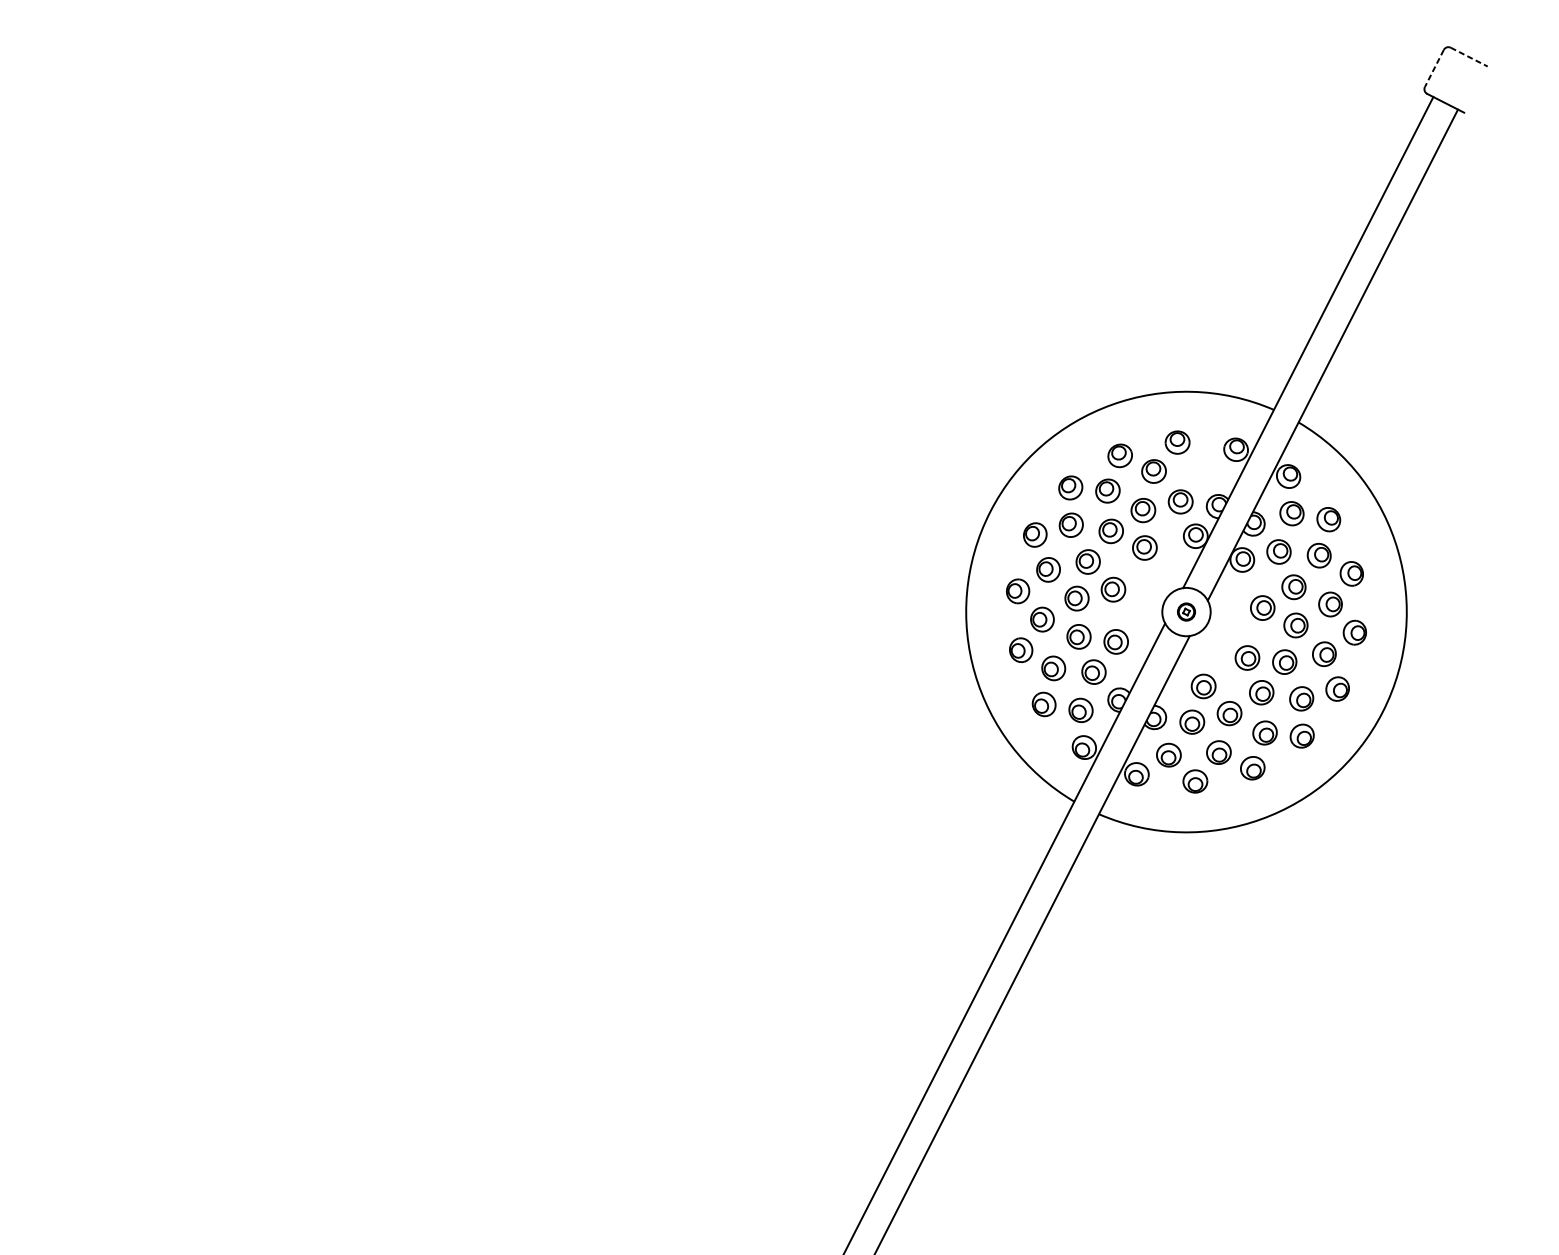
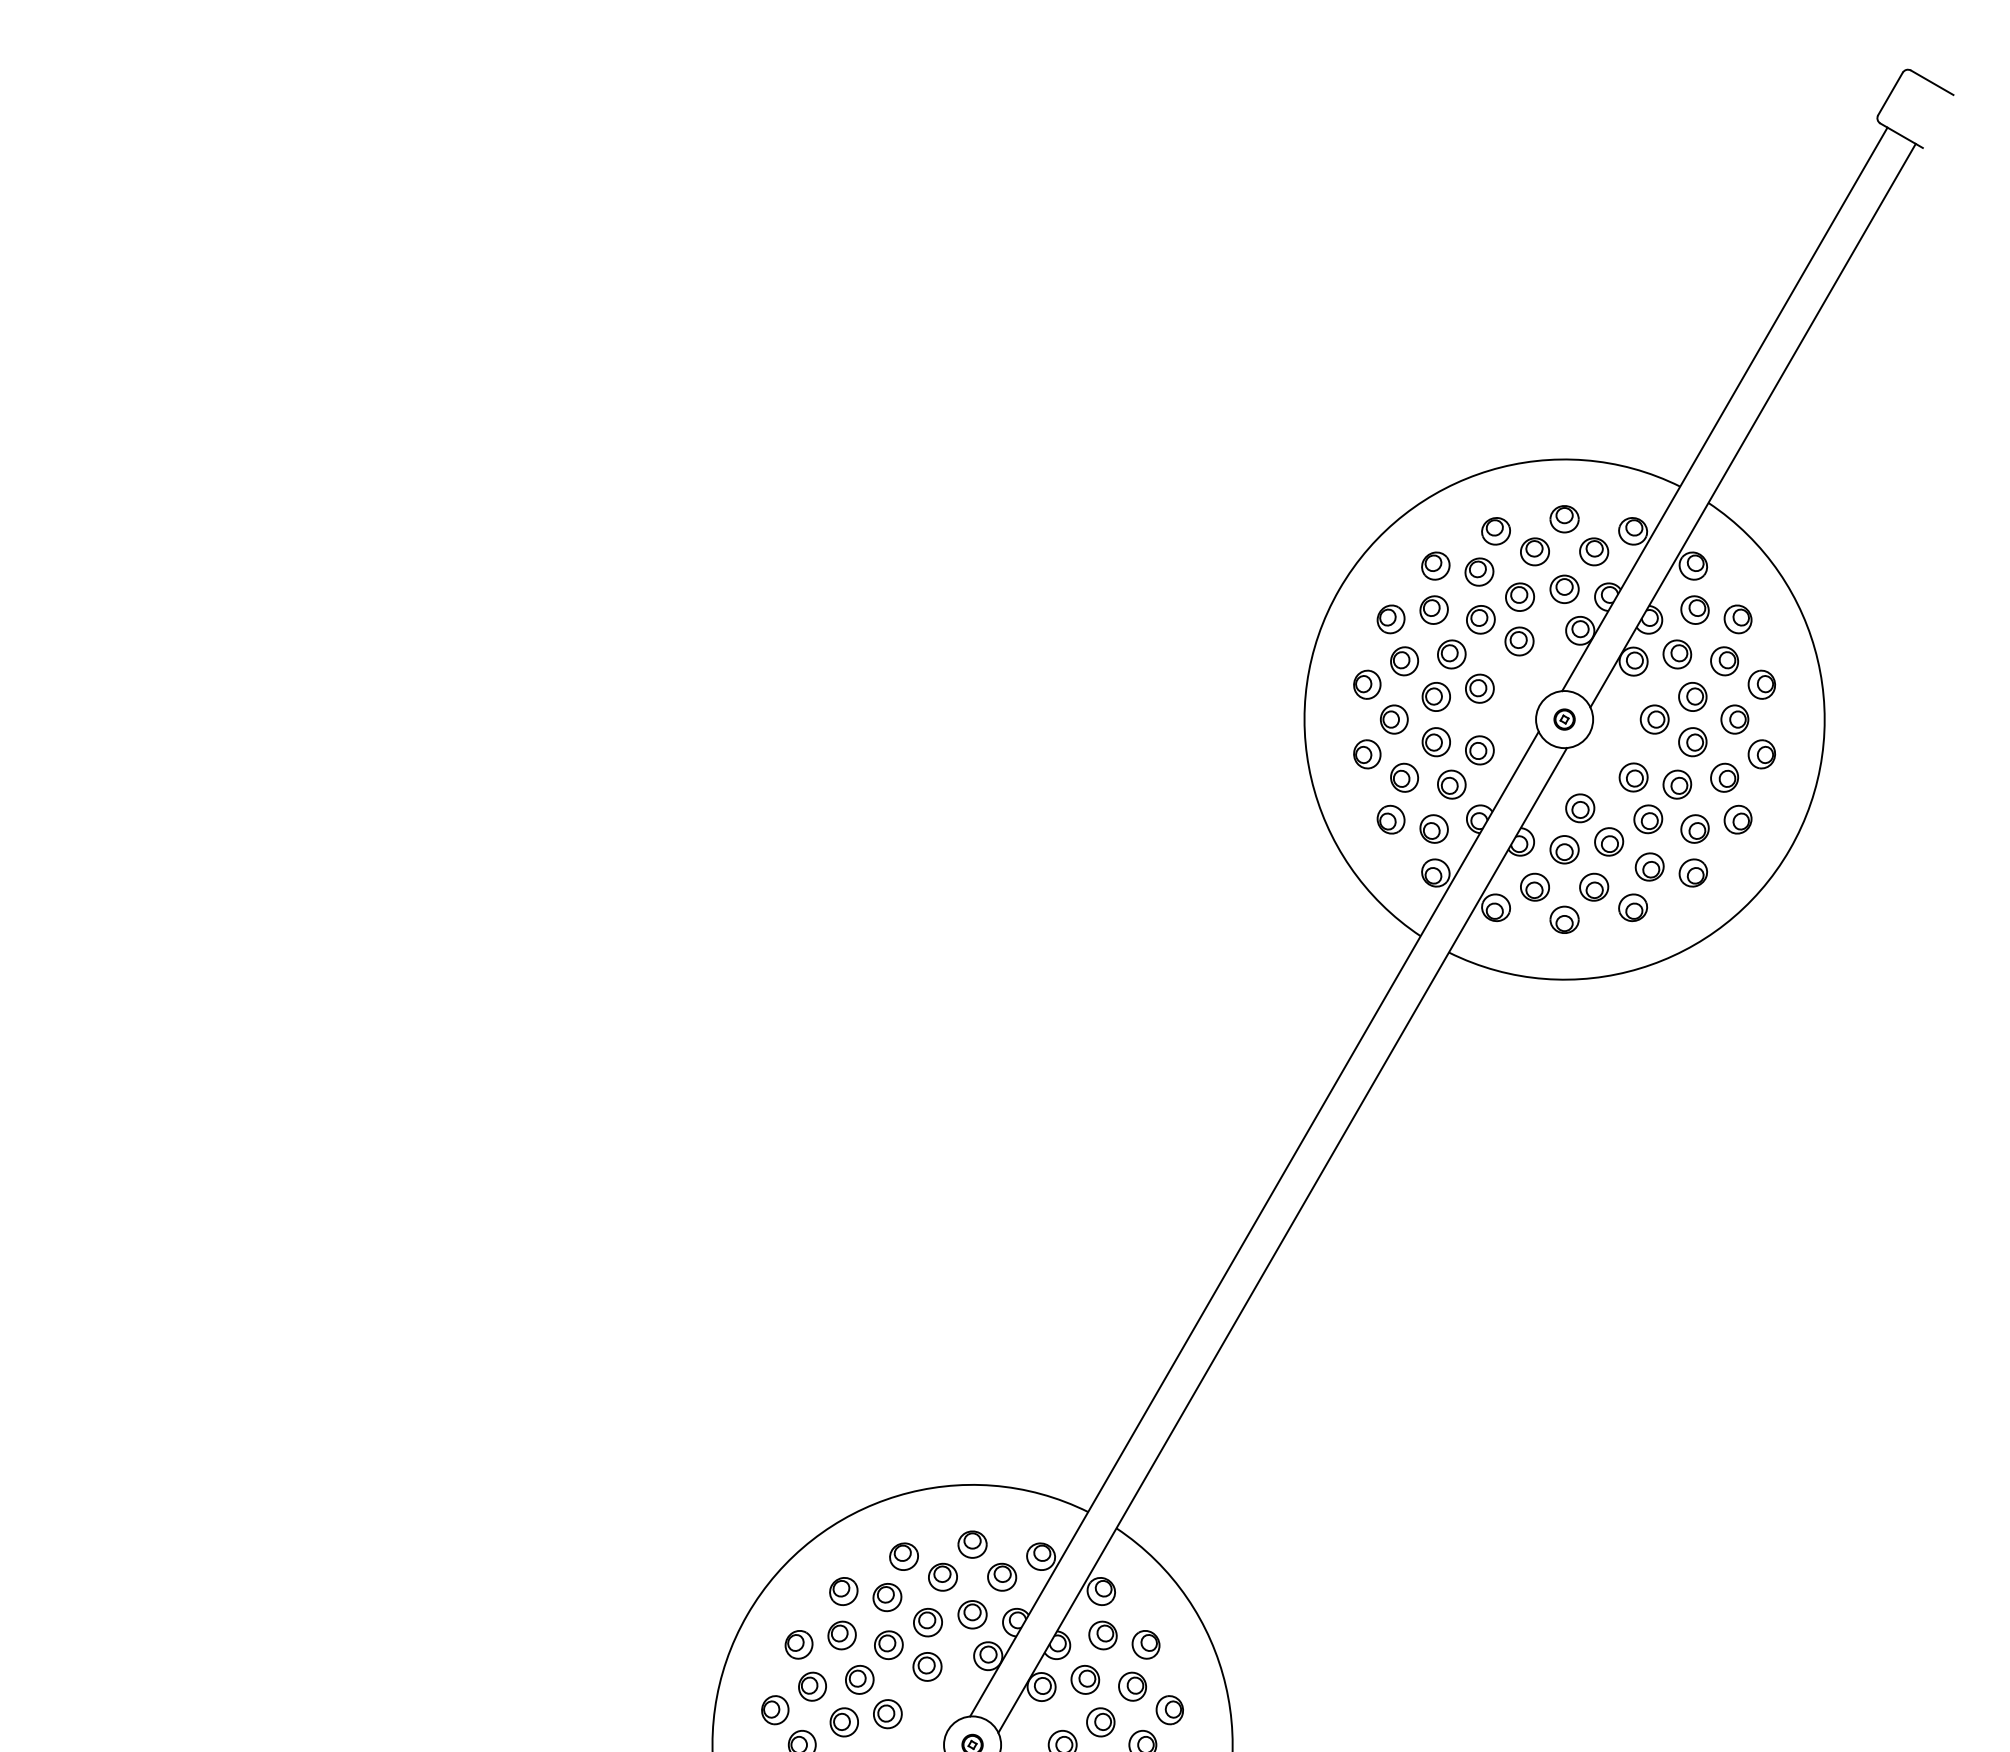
line: (1469, 57) -> (1932, 83), dashed -> solid
line: (1434, 68) -> (1890, 94), dashed -> solid
part: (1204, 468) -> (1594, 551), added

